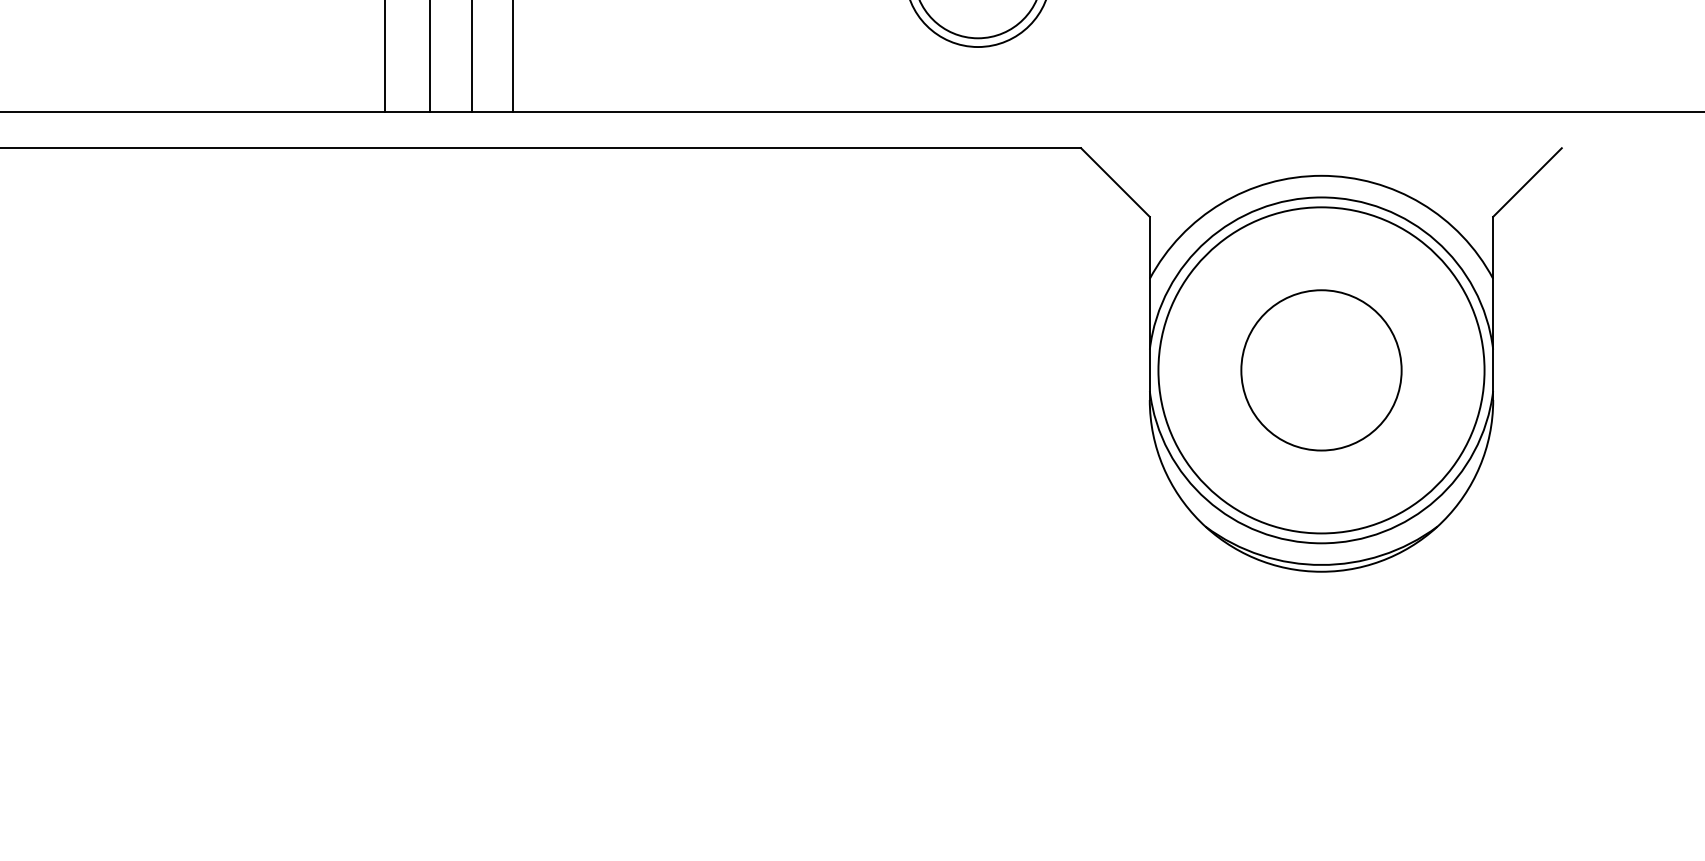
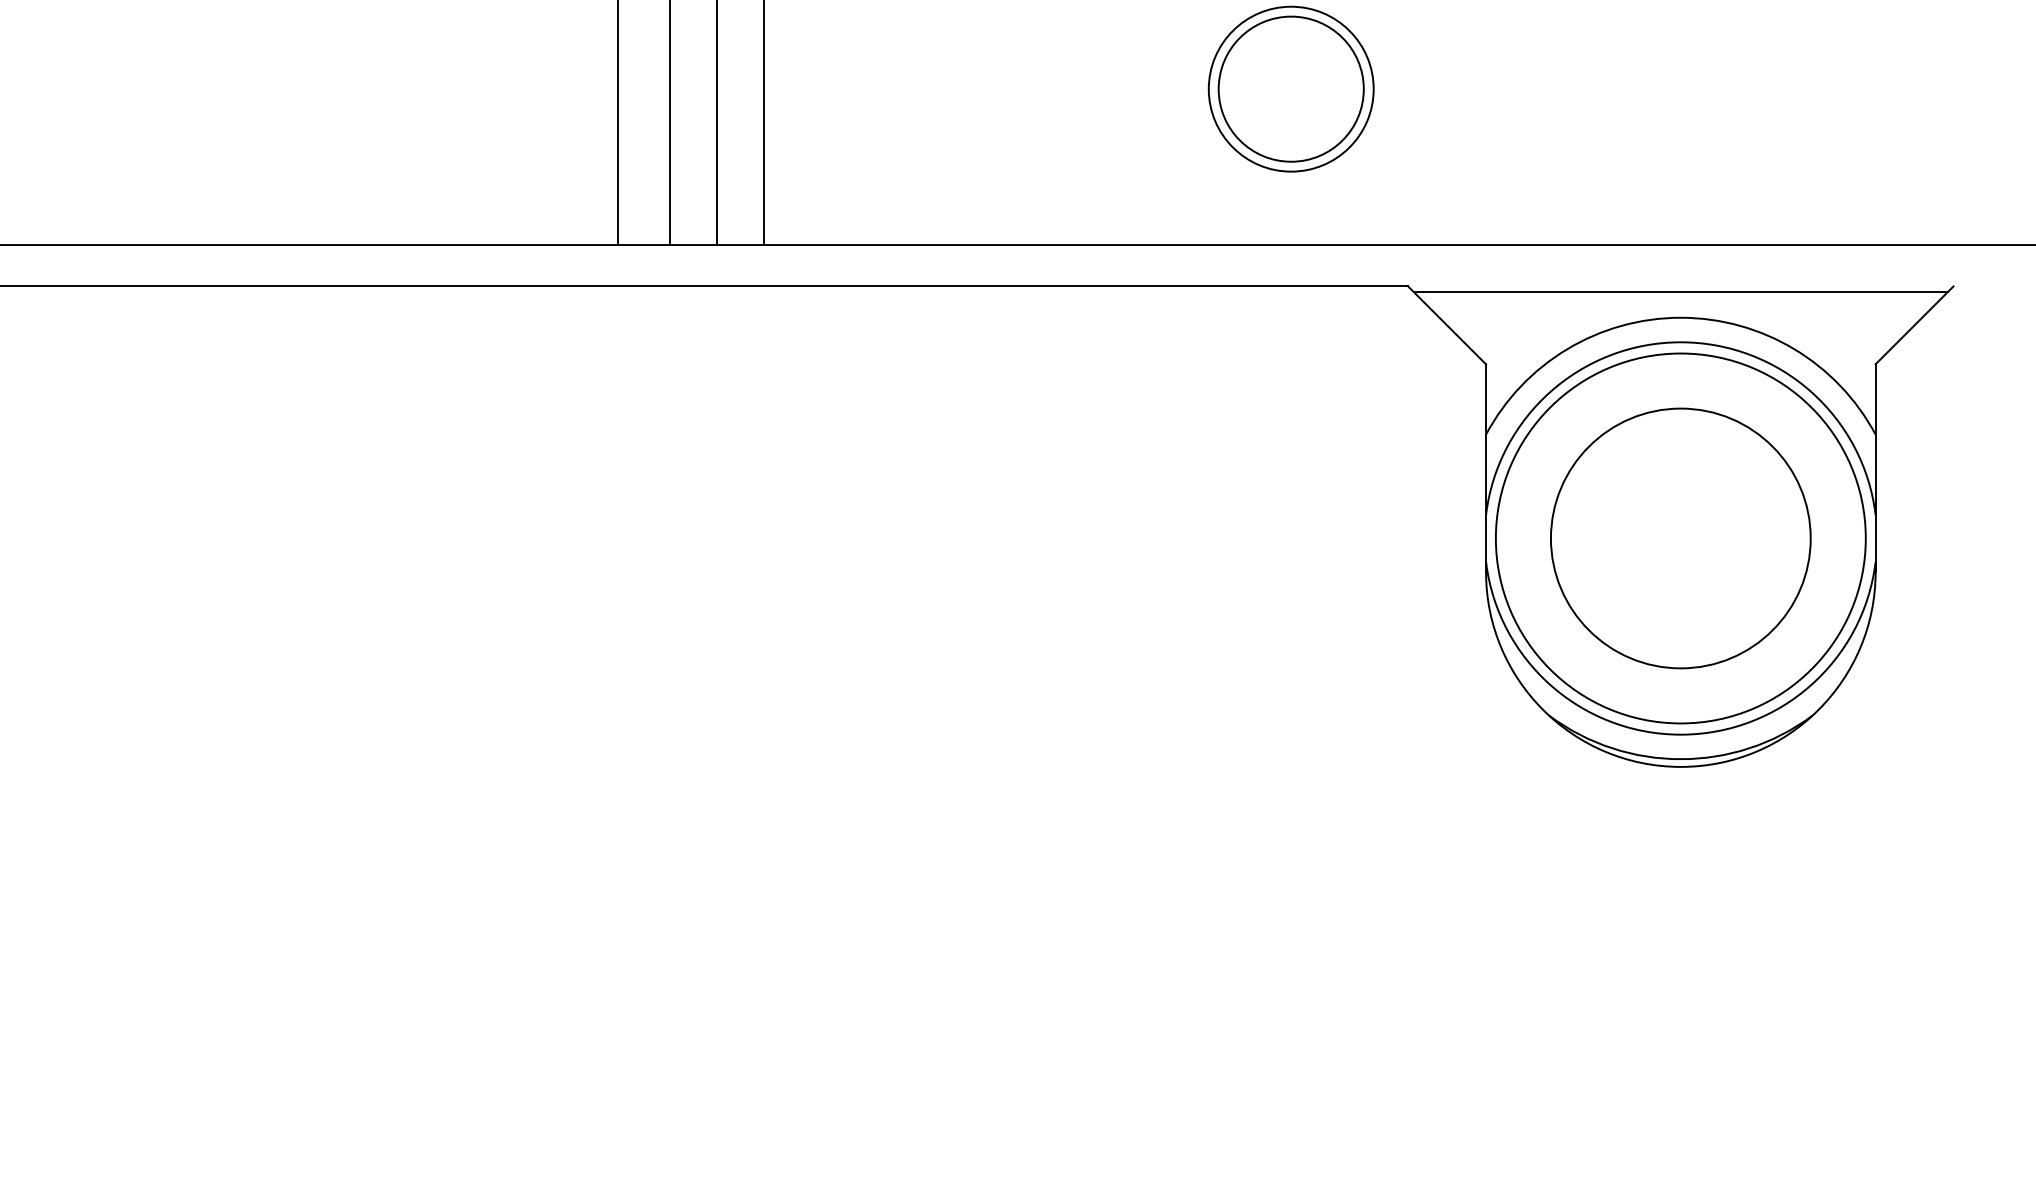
line: (1321, 152) -> (1680, 291), added
circle: (1321, 370) -> (1680, 538), size x1.43

